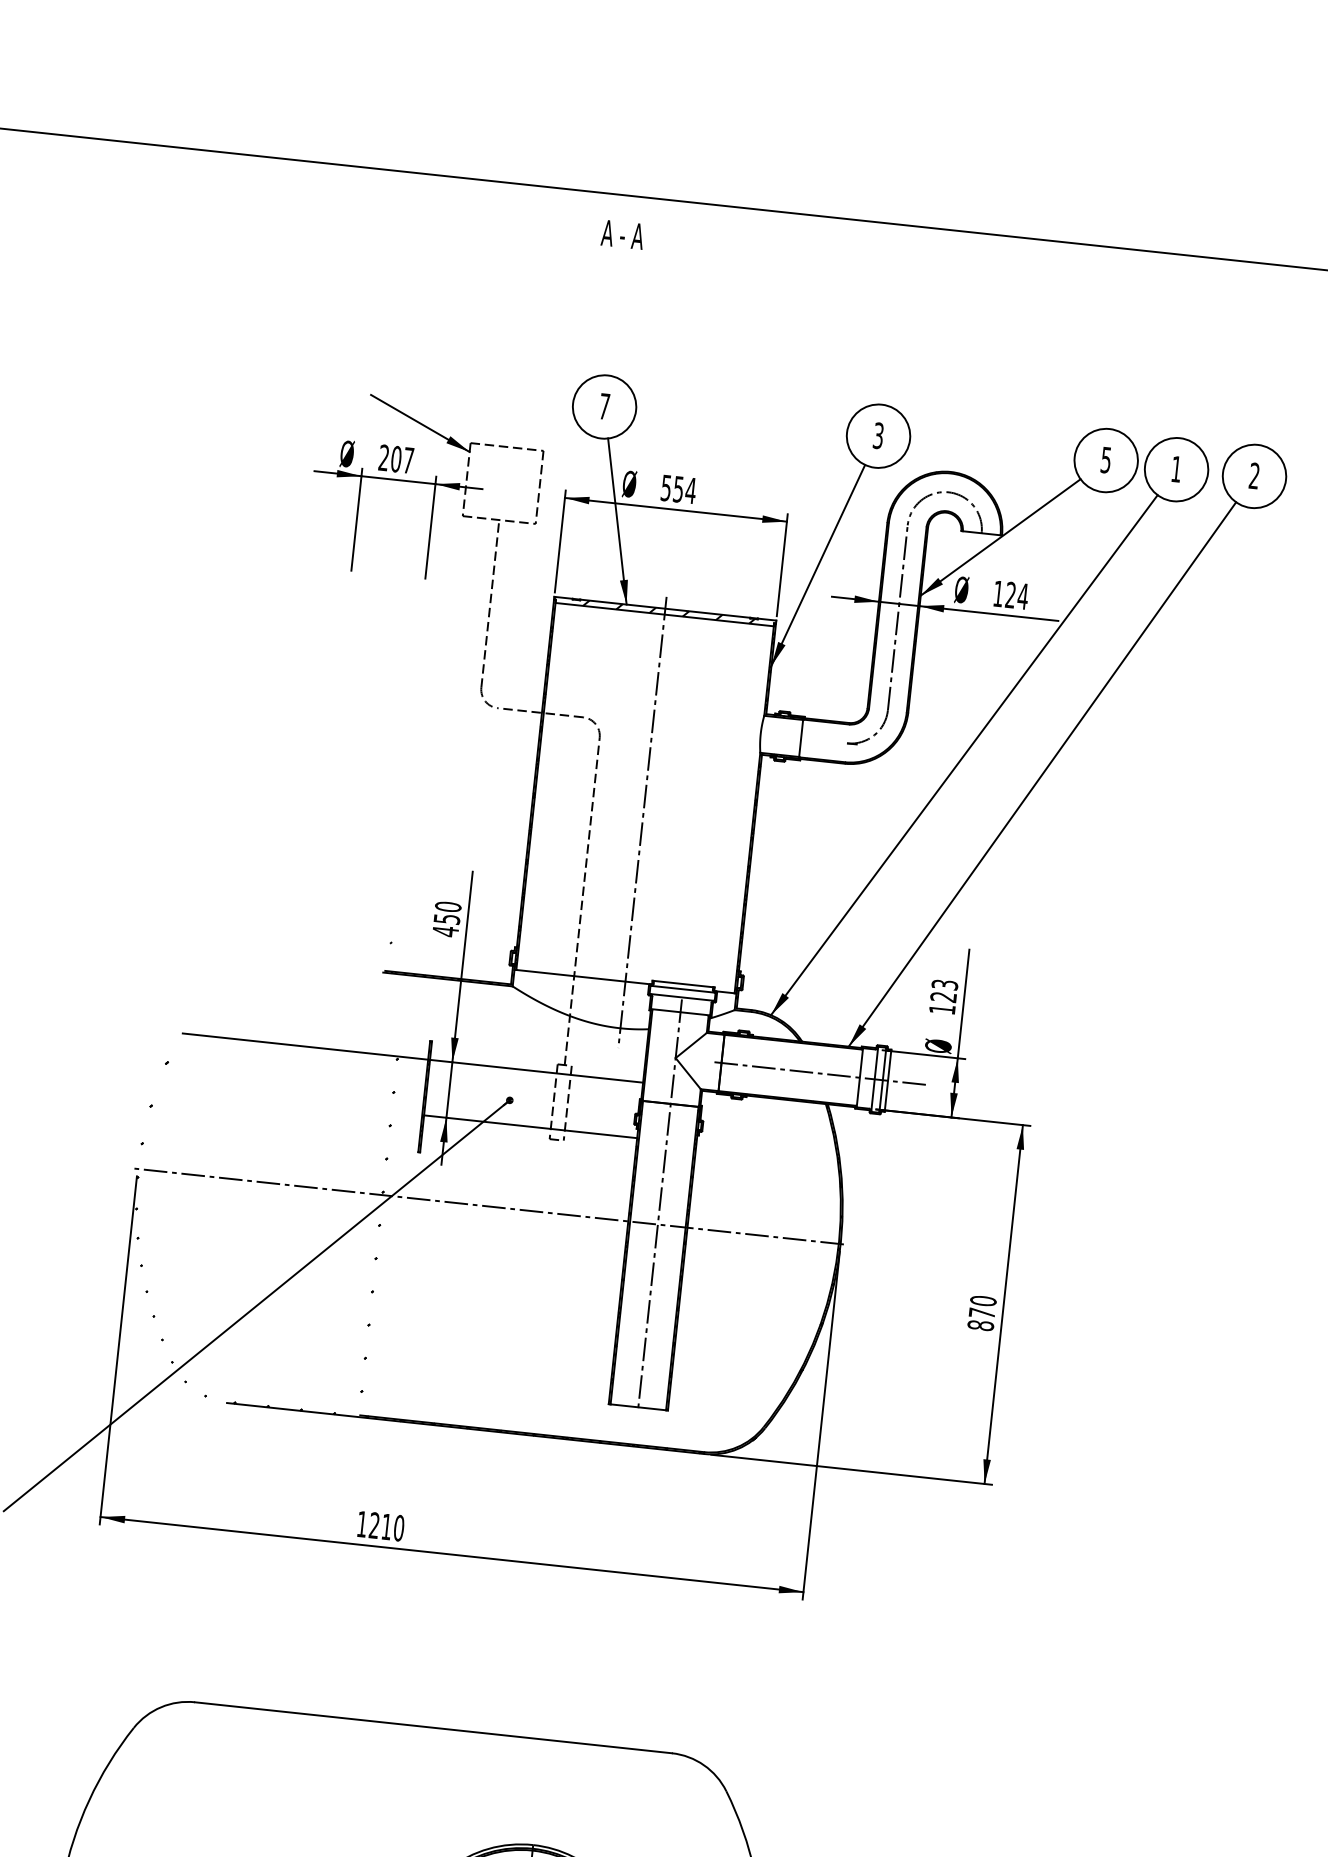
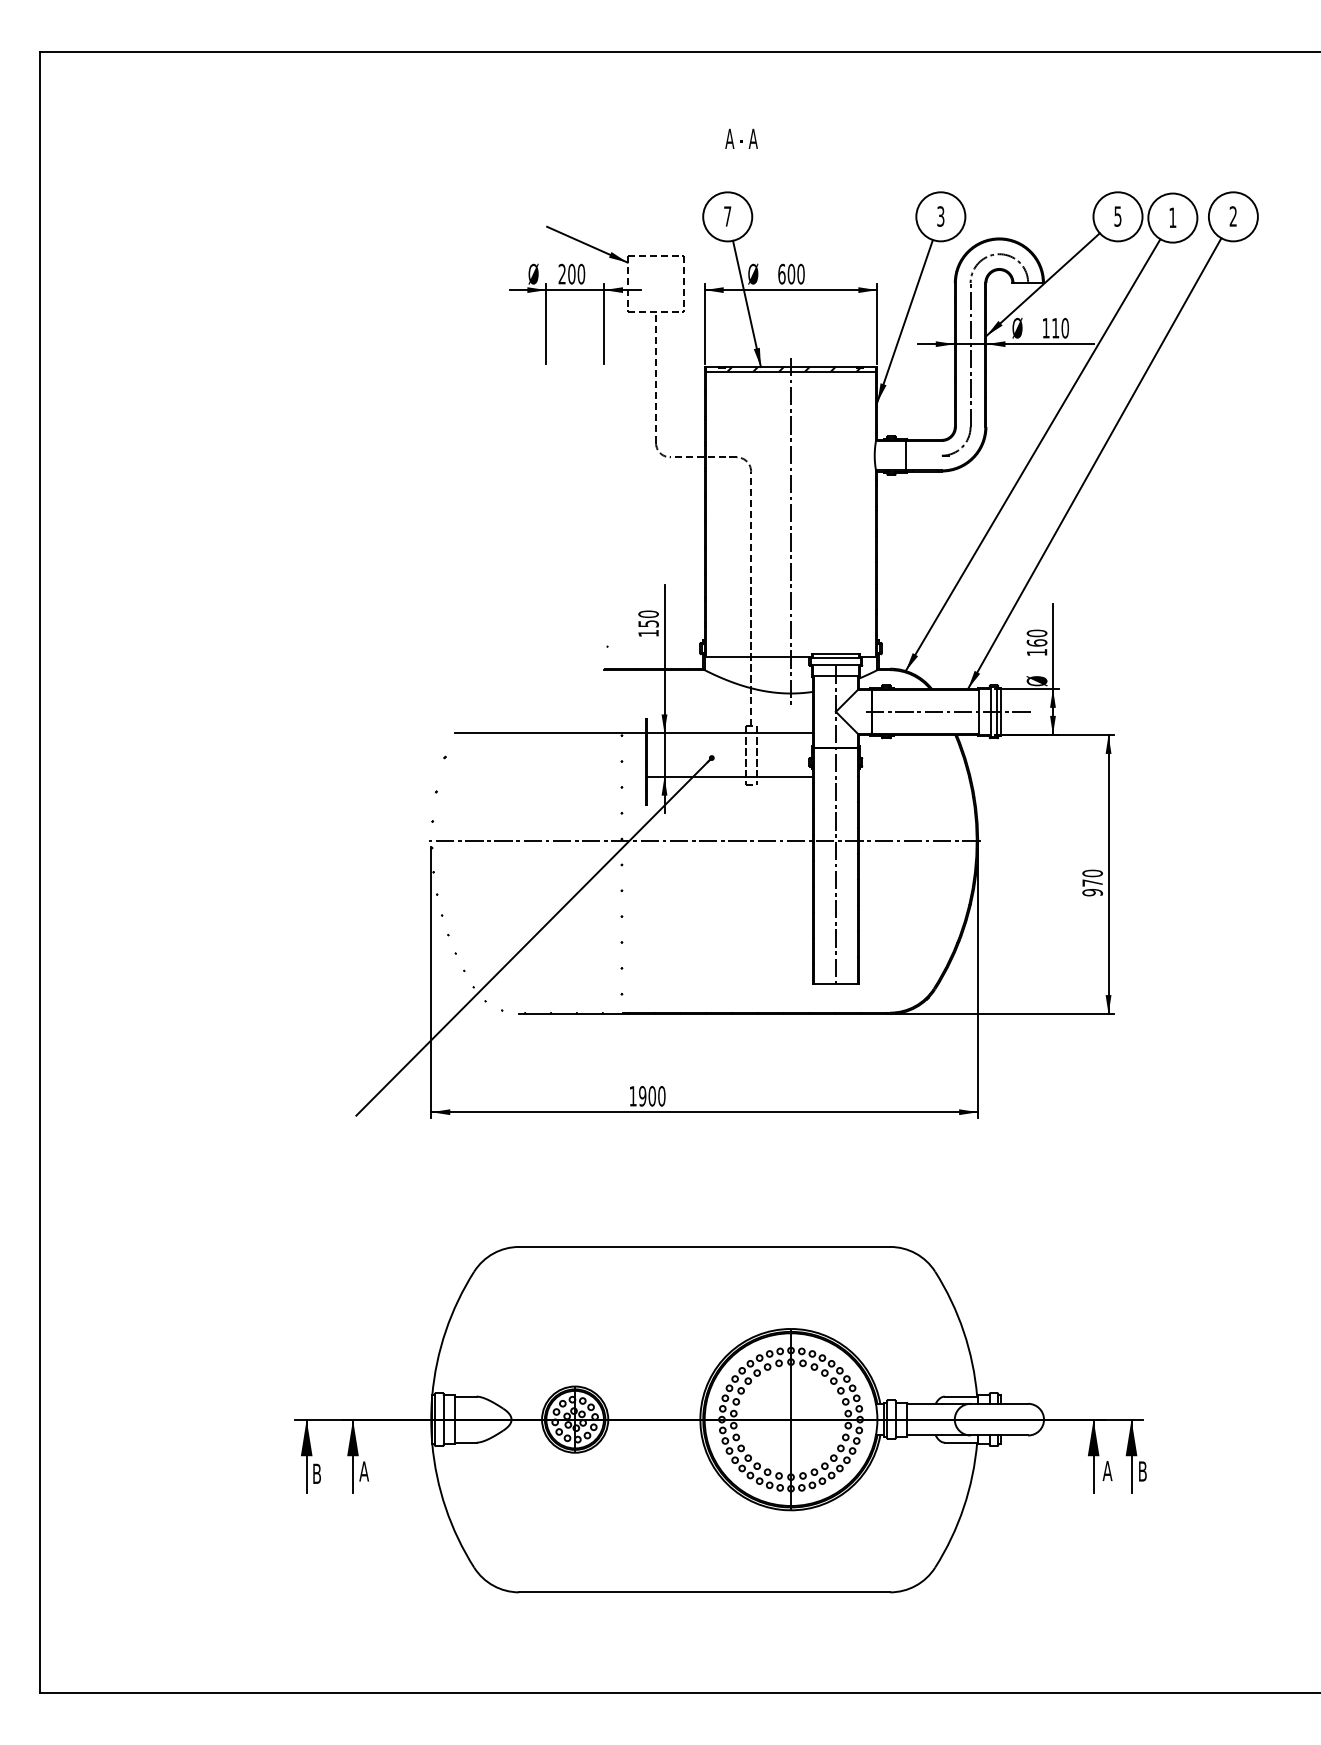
text: (622, 234) -> (741, 138), moved
text: (408, 459) -> (581, 273), 207 -> 200
text: (678, 488) -> (791, 273), 554 -> 600
text: (1017, 594) -> (1060, 327), 124 -> 110
text: (445, 931) -> (648, 633), 450 -> 150
text: (943, 990) -> (1036, 637), 123 -> 160
text: (980, 1325) -> (1092, 892), 870 -> 970
text: (380, 1526) -> (647, 1096), 1210 -> 1900

